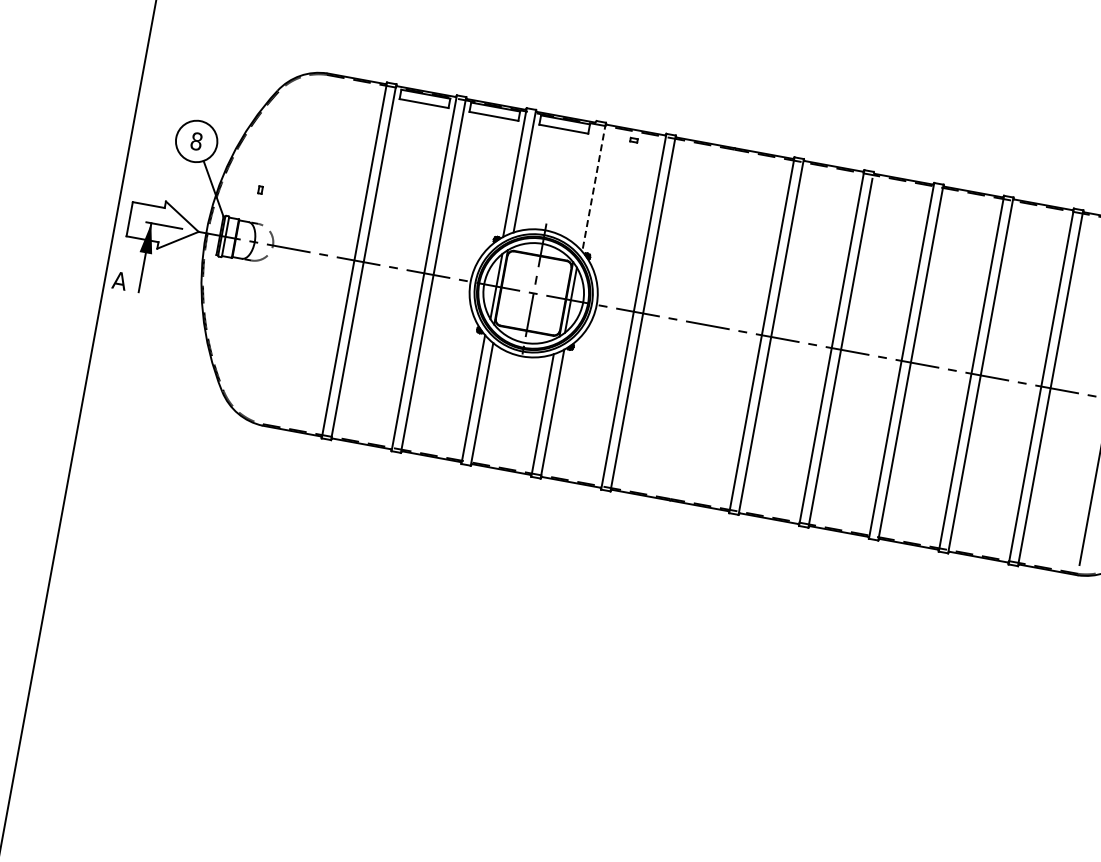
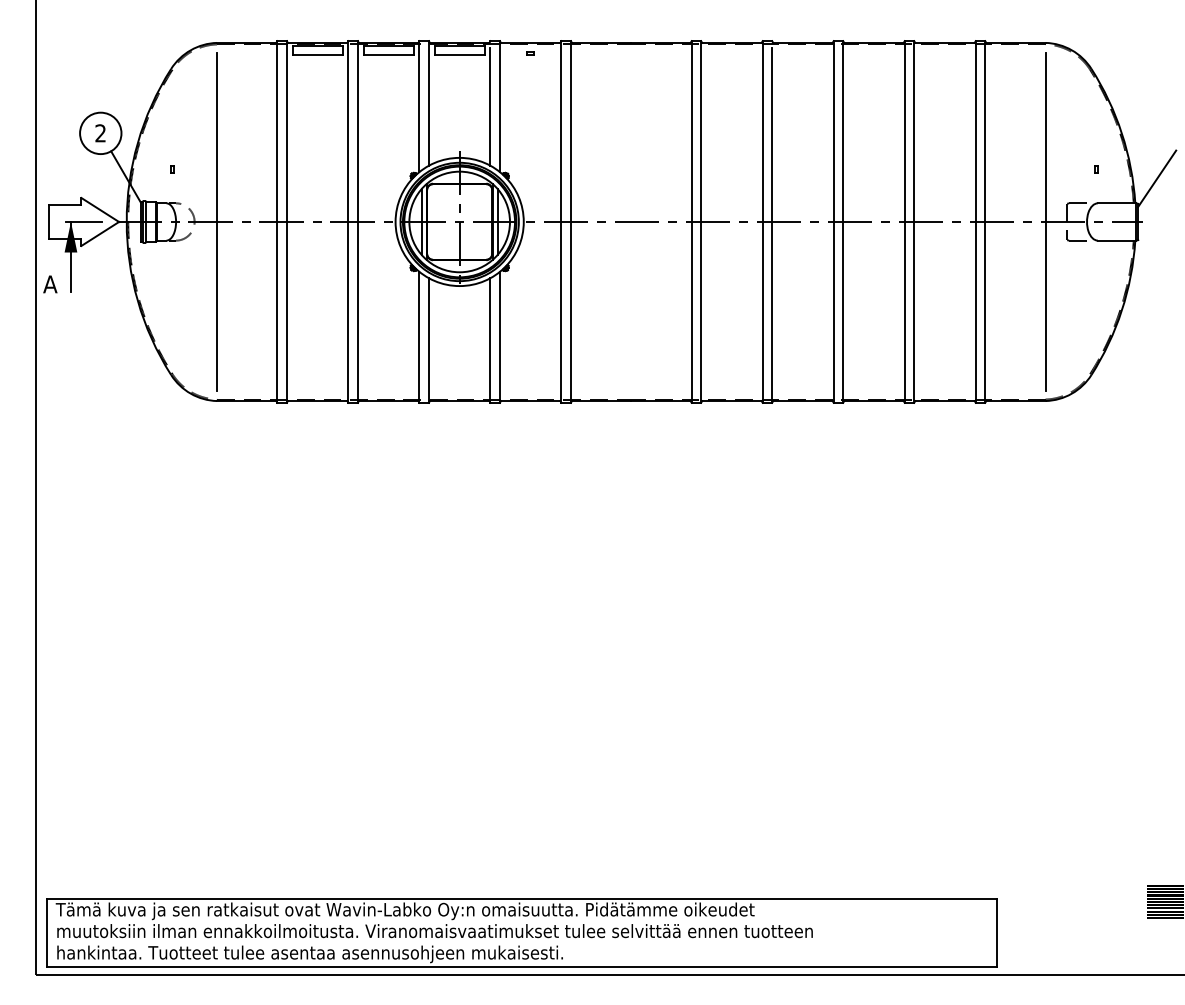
text: (196, 141) -> (100, 133), 8 -> 2
line: (584, 185) -> (490, 106), added
line: (593, 187) -> (499, 107), dashed -> solid
line: (295, 249) -> (217, 221), added

